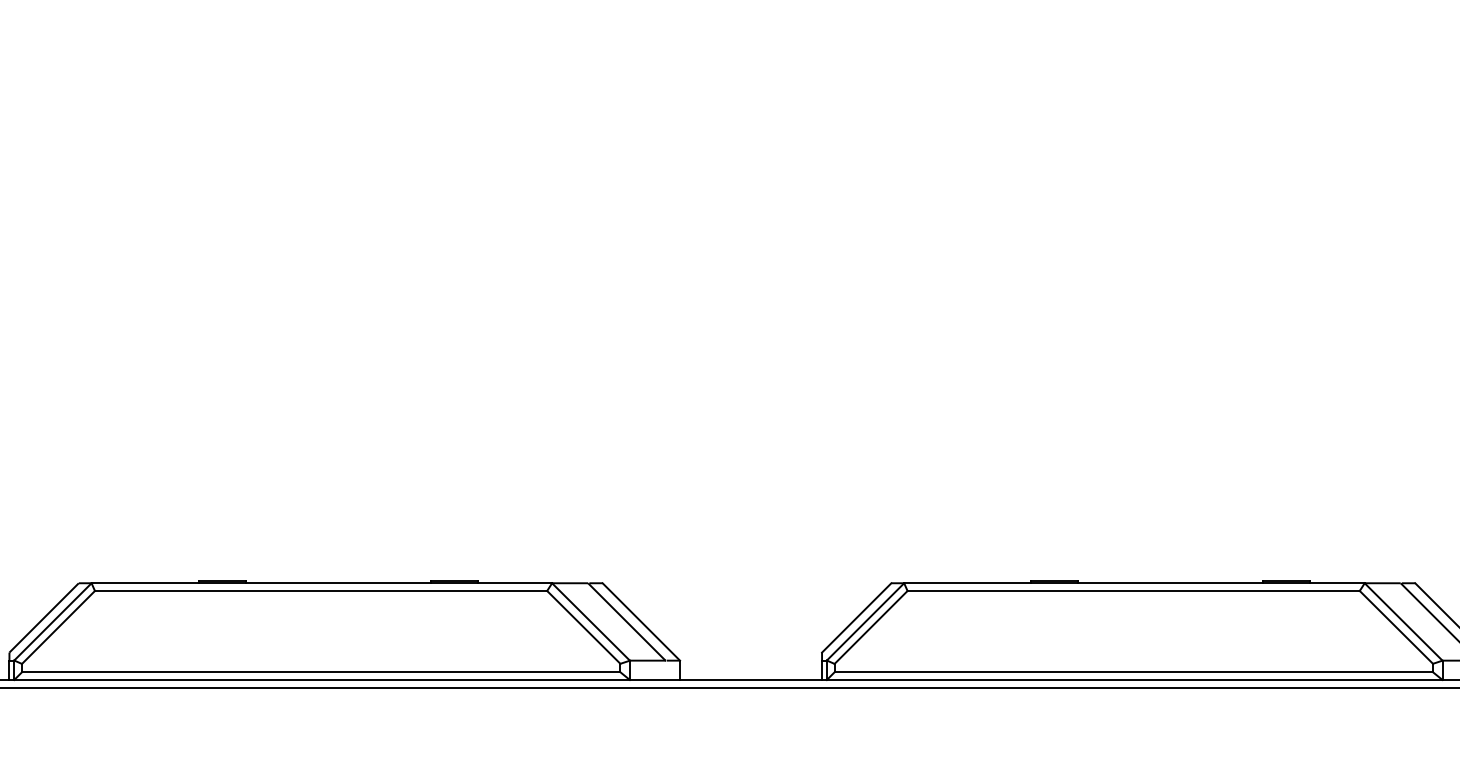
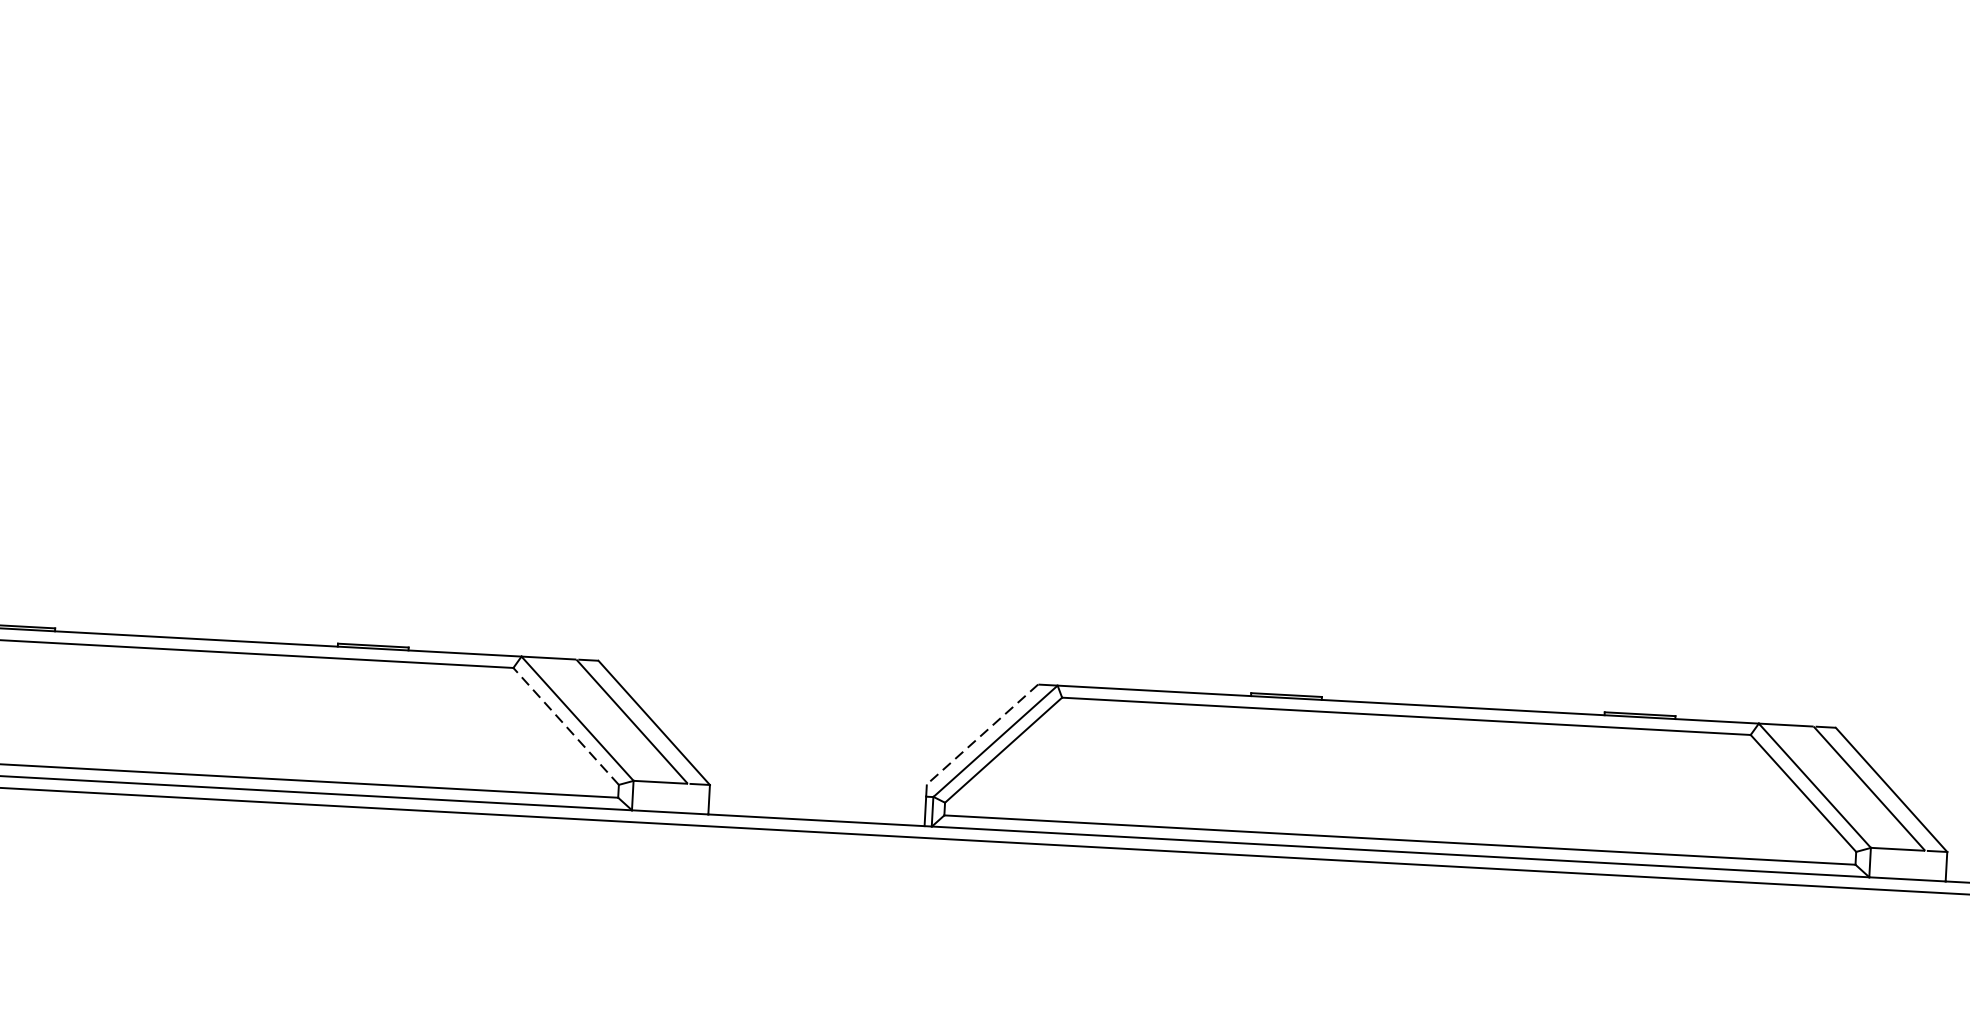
line: (856, 618) -> (982, 735), solid -> dashed
line: (583, 627) -> (565, 726), solid -> dashed

